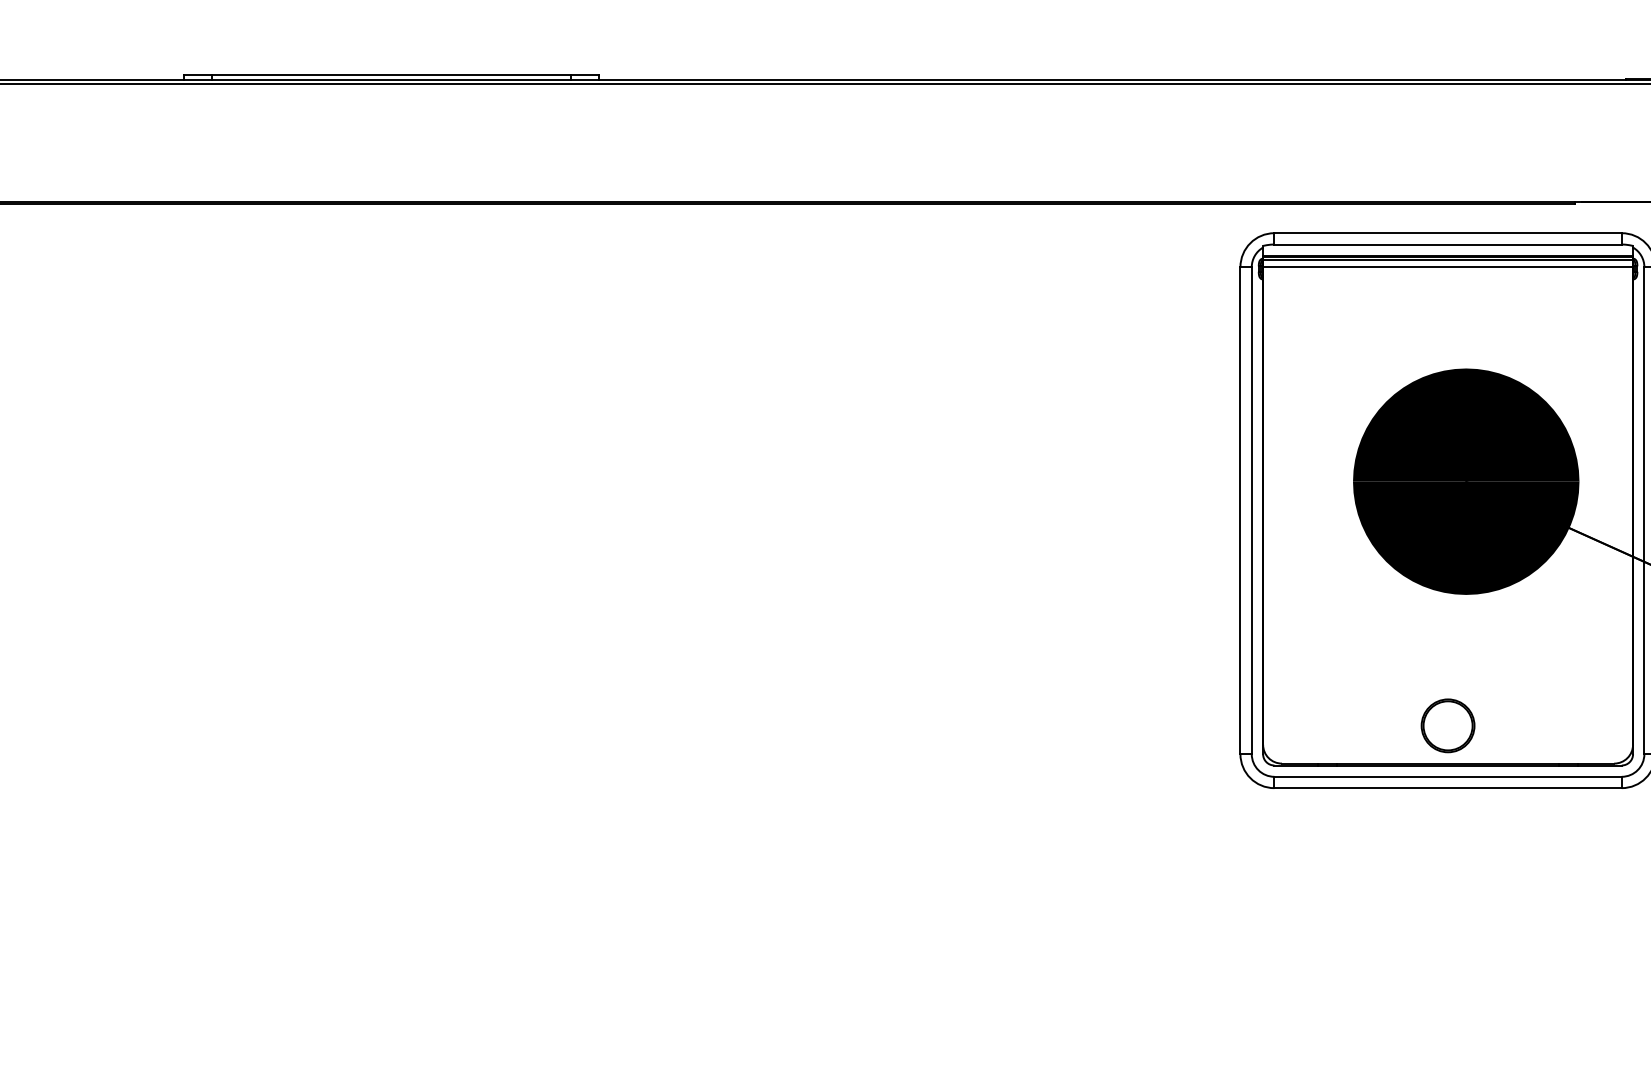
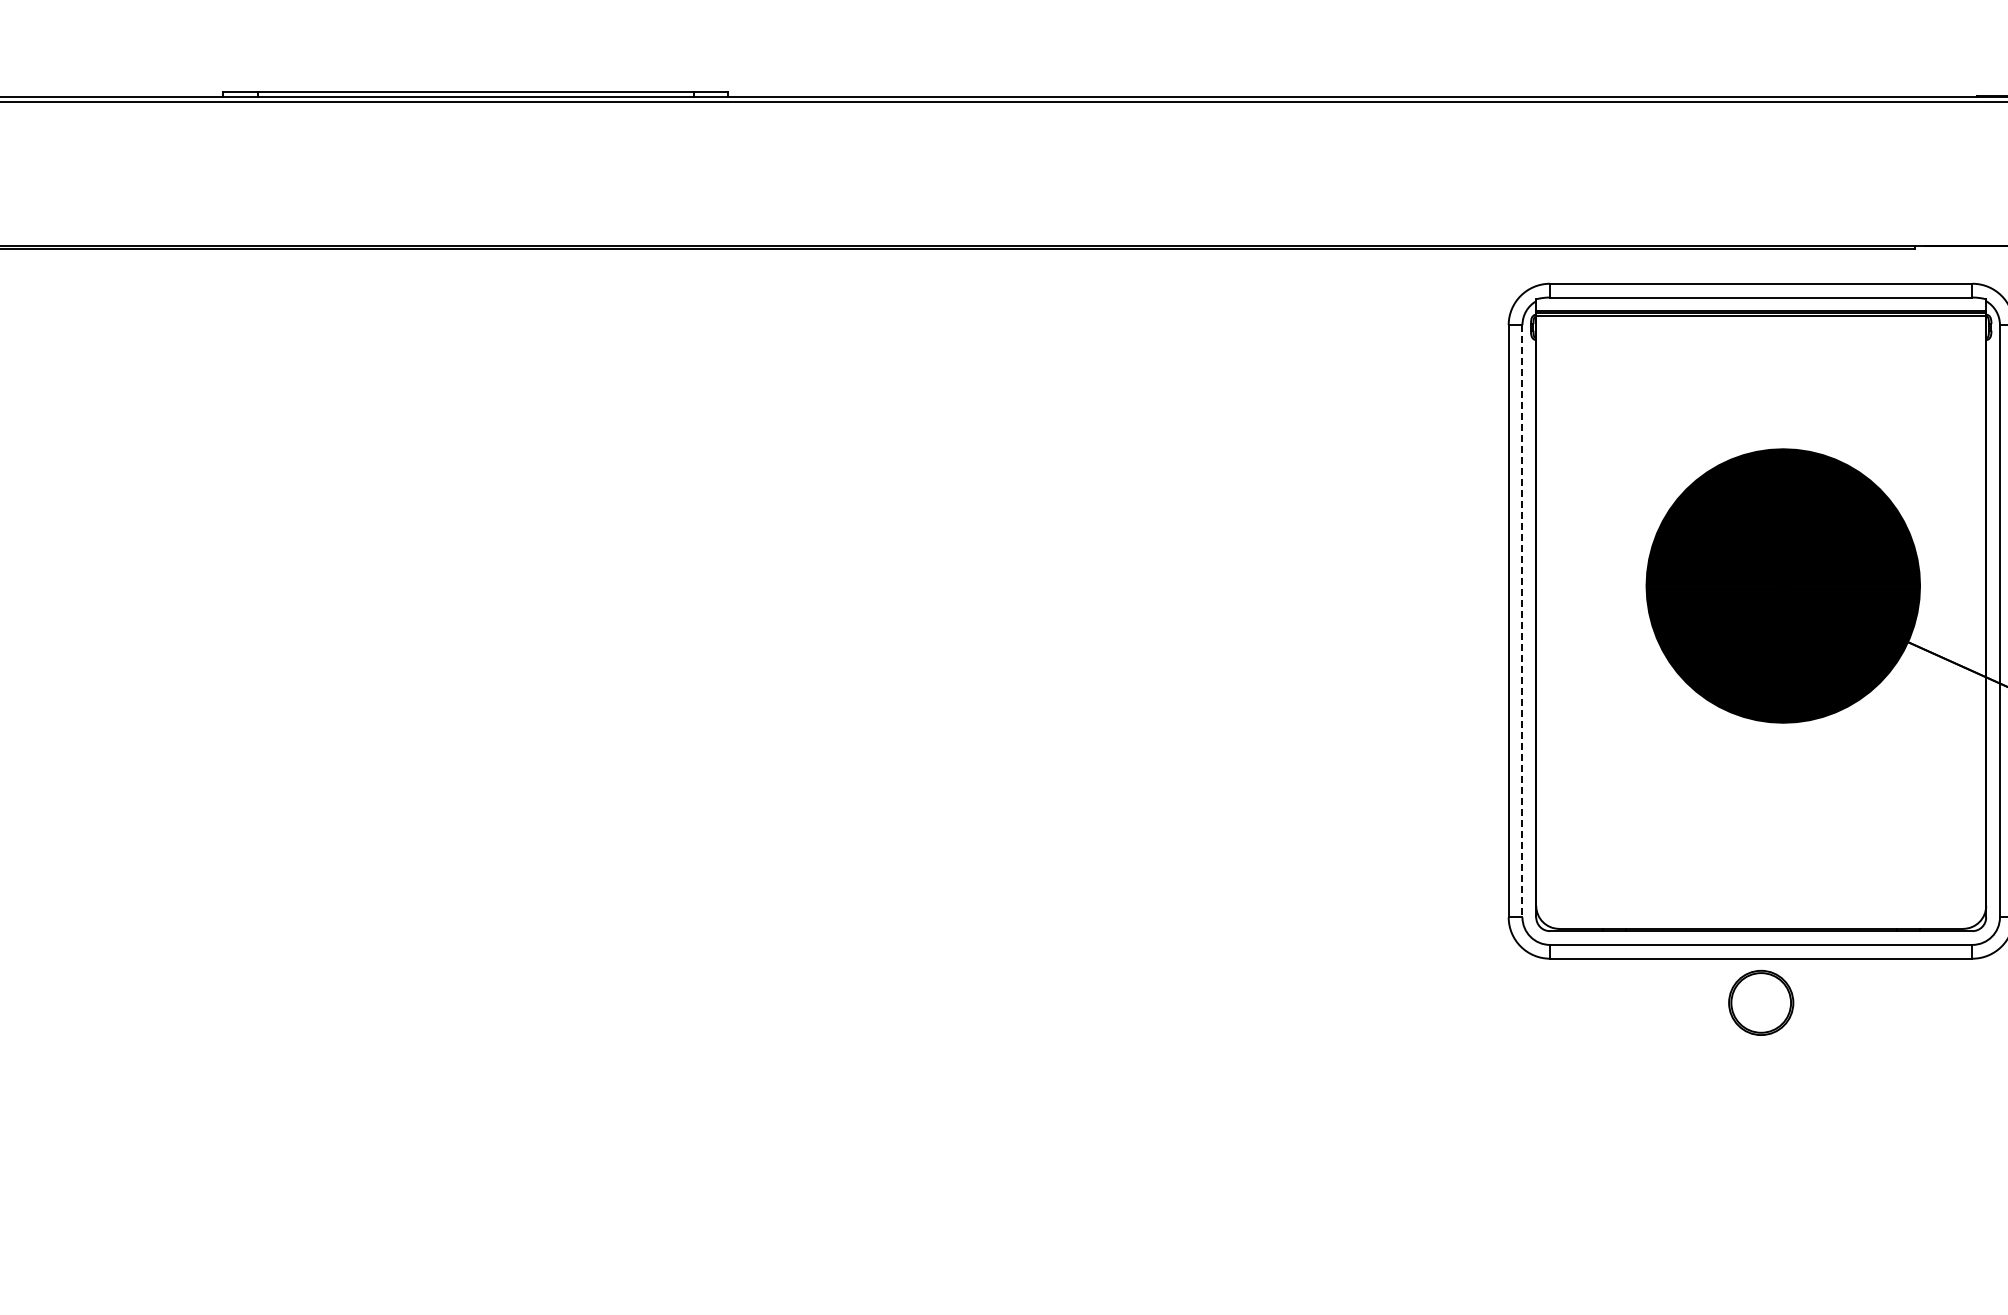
line: (1448, 267) -> (1761, 325), removed
line: (1251, 510) -> (1522, 621), solid -> dashed
part: (1448, 725) -> (1761, 1002), moved

